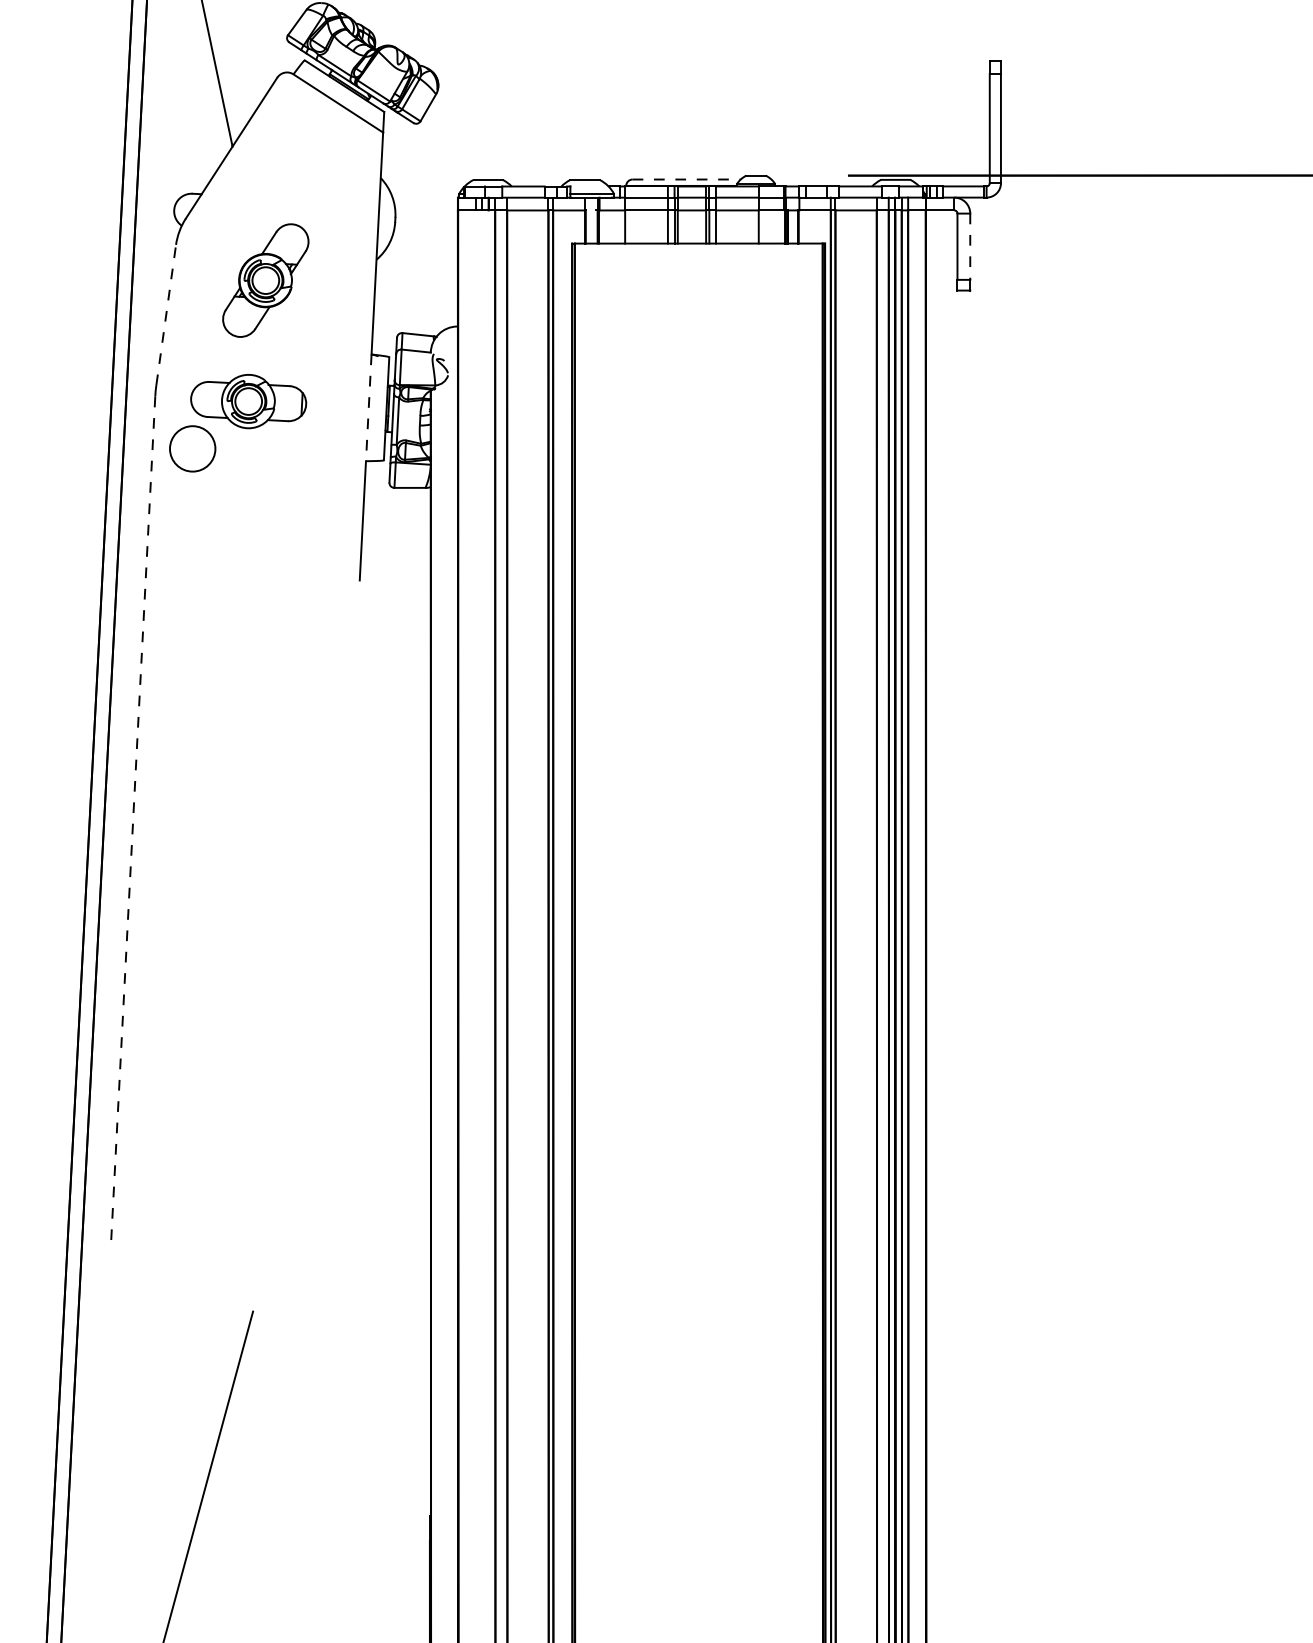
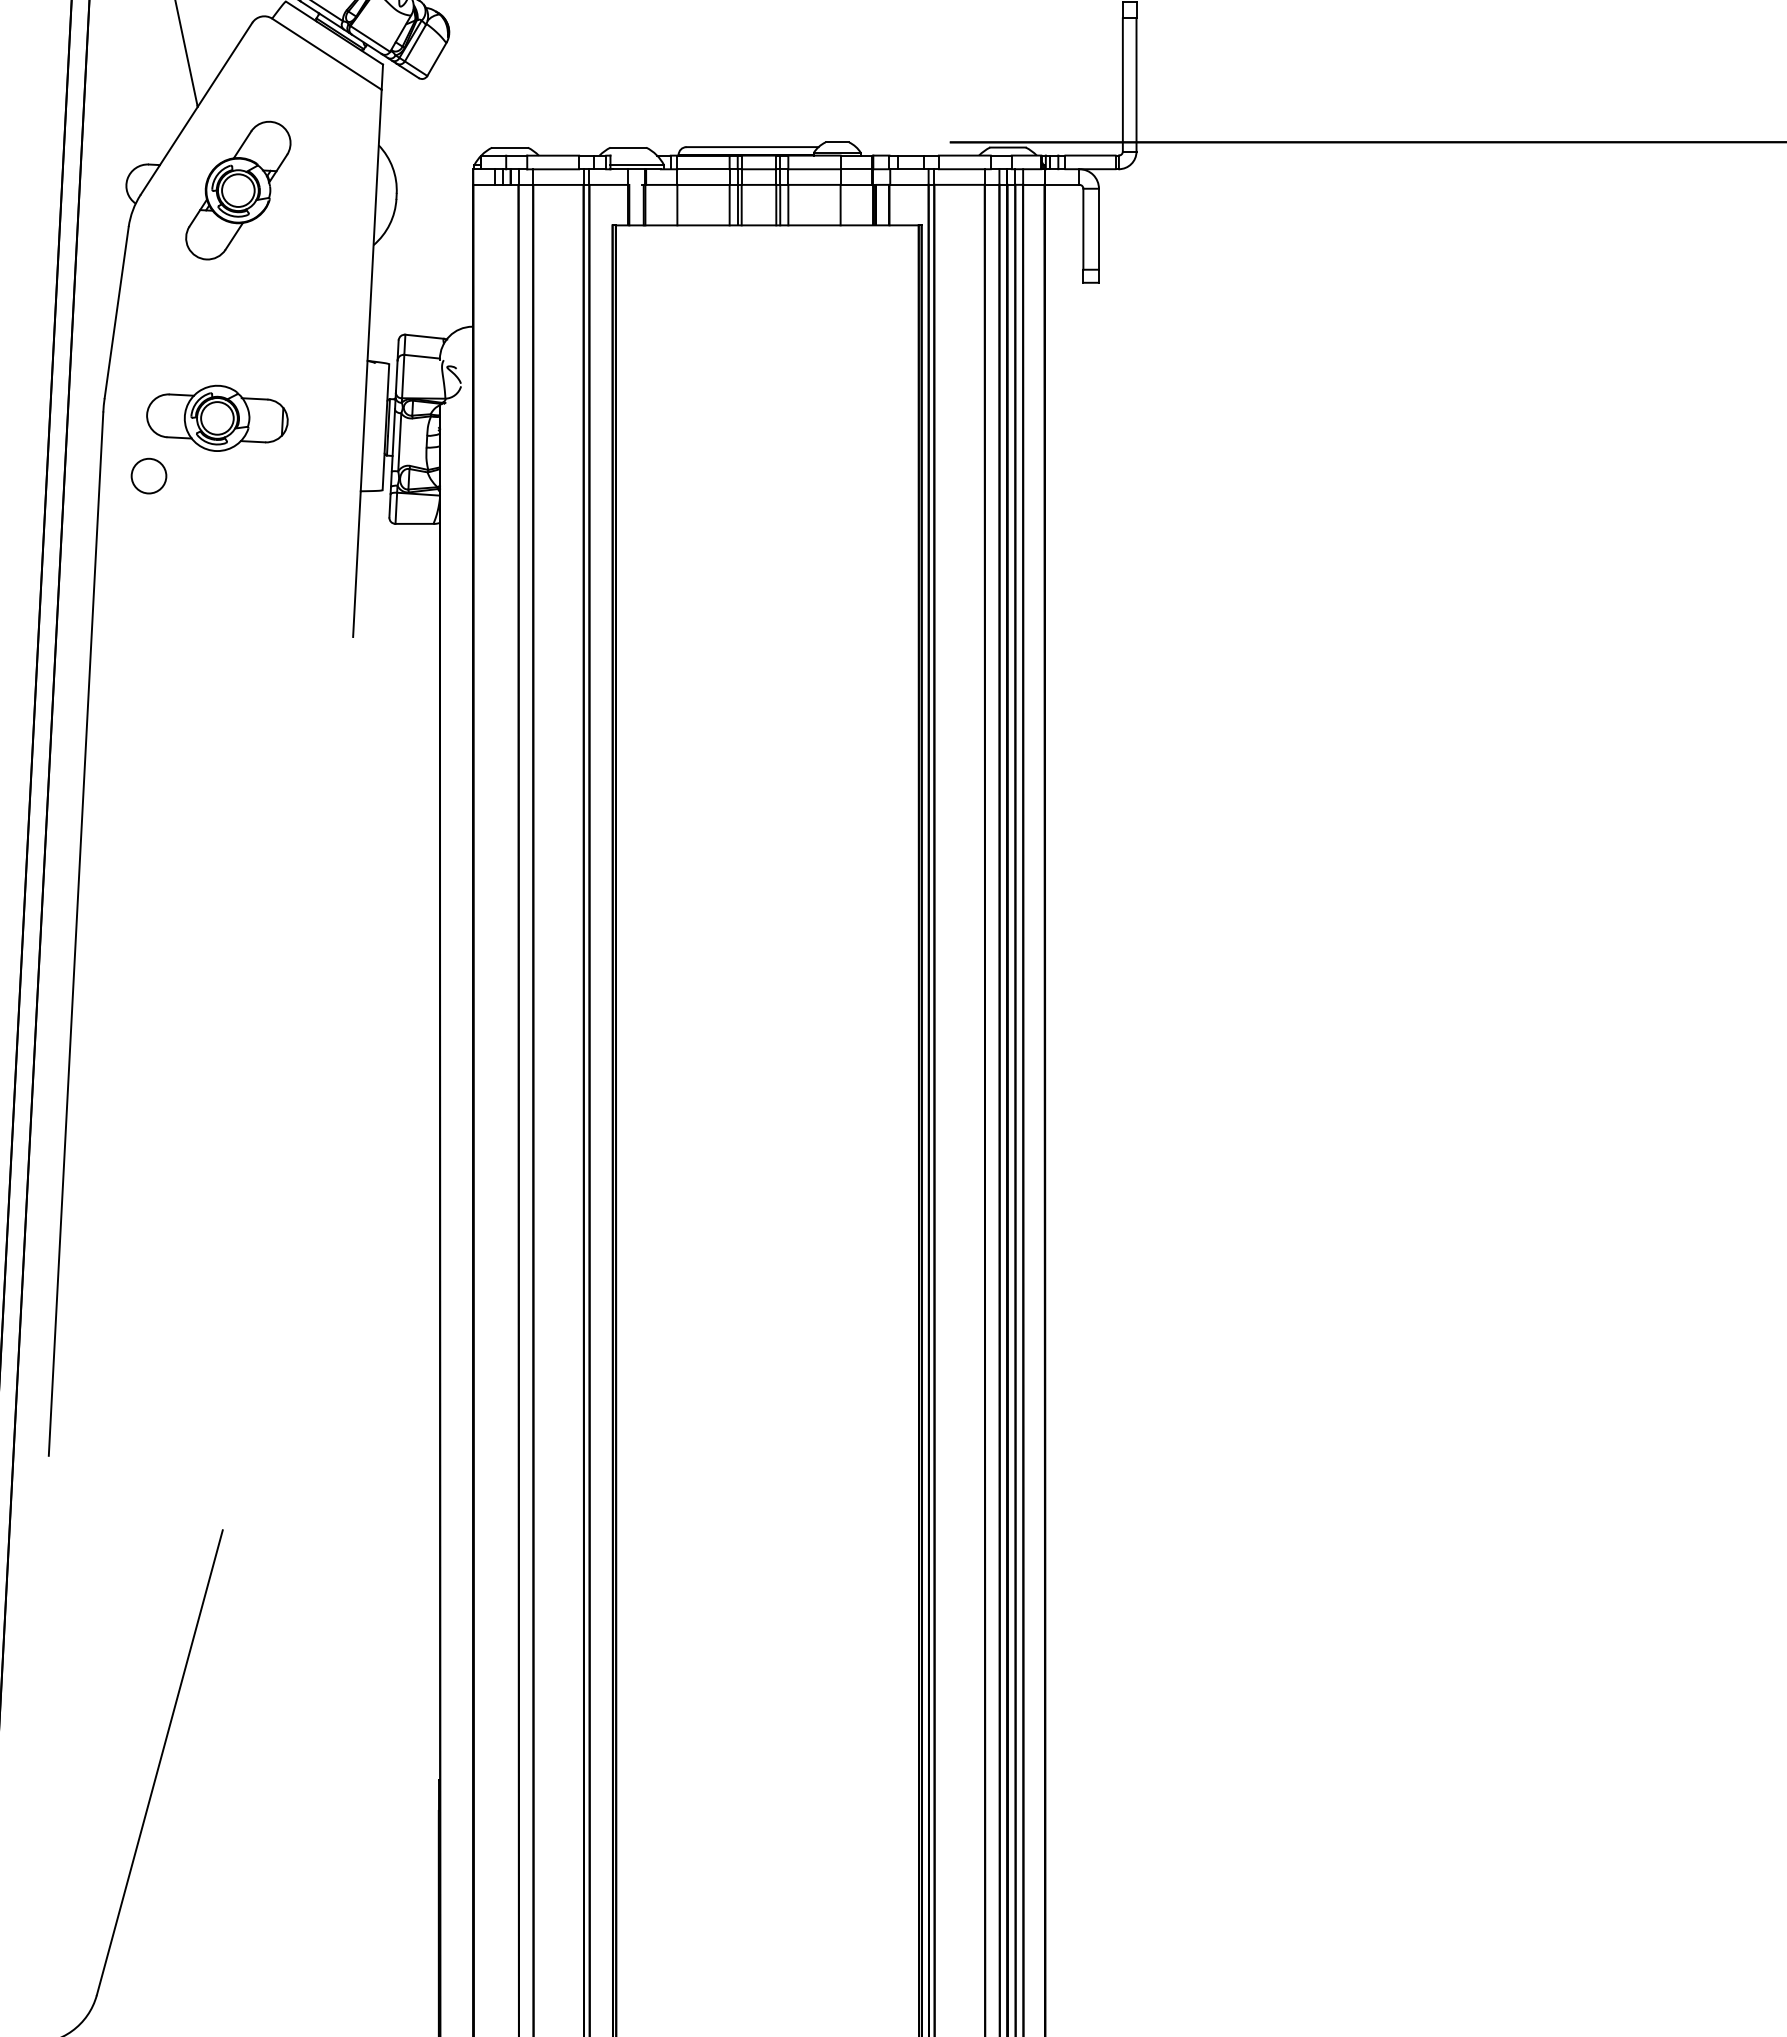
line: (687, 179) -> (753, 147), dashed -> solid
line: (970, 246) -> (1099, 229), dashed -> solid
part: (265, 280) -> (238, 190), moved
line: (166, 314) -> (116, 312), dashed -> solid
line: (369, 408) -> (364, 426), dashed -> solid
circle: (192, 448) -> (148, 475), size x0.62
line: (133, 823) -> (76, 934), dashed -> solid

